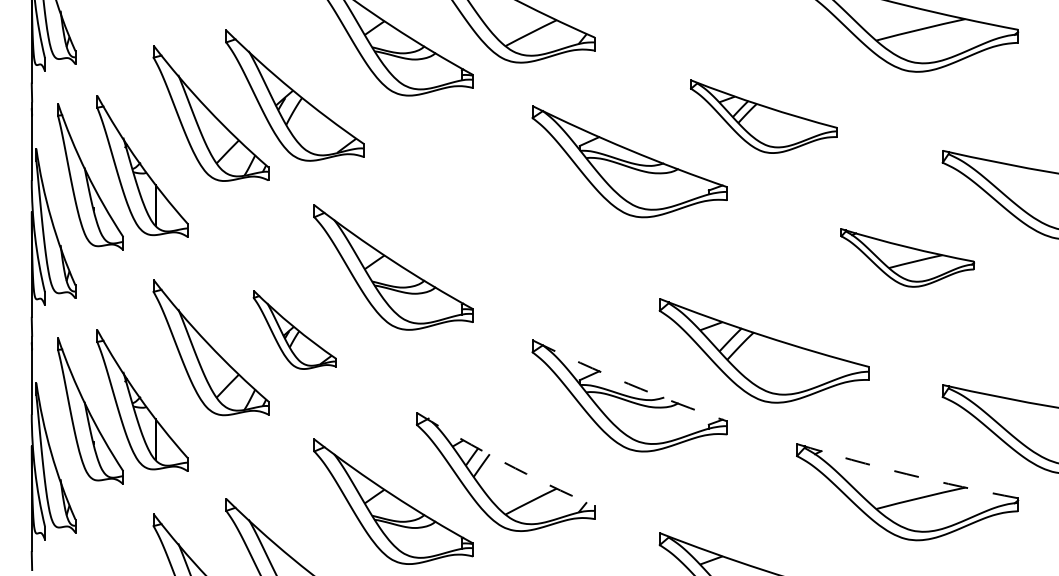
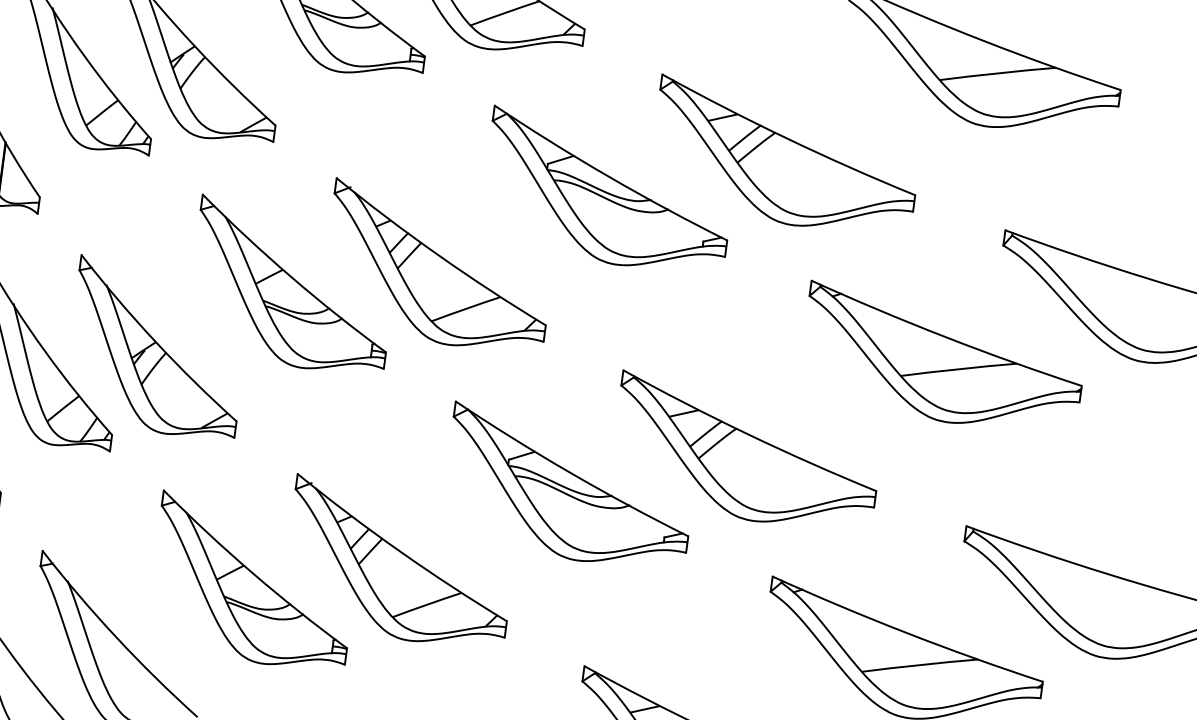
part: (763, 116) -> (784, 157), size x1.43
part: (505, 237) -> (438, 267), added
part: (907, 257) -> (943, 359), size x1.67
part: (294, 329) -> (156, 348), size x1.67
arc: (628, 383) -> (569, 472), dashed -> solid
arc: (504, 462) -> (400, 551), dashed -> solid
arc: (906, 474) -> (905, 633), dashed -> solid

